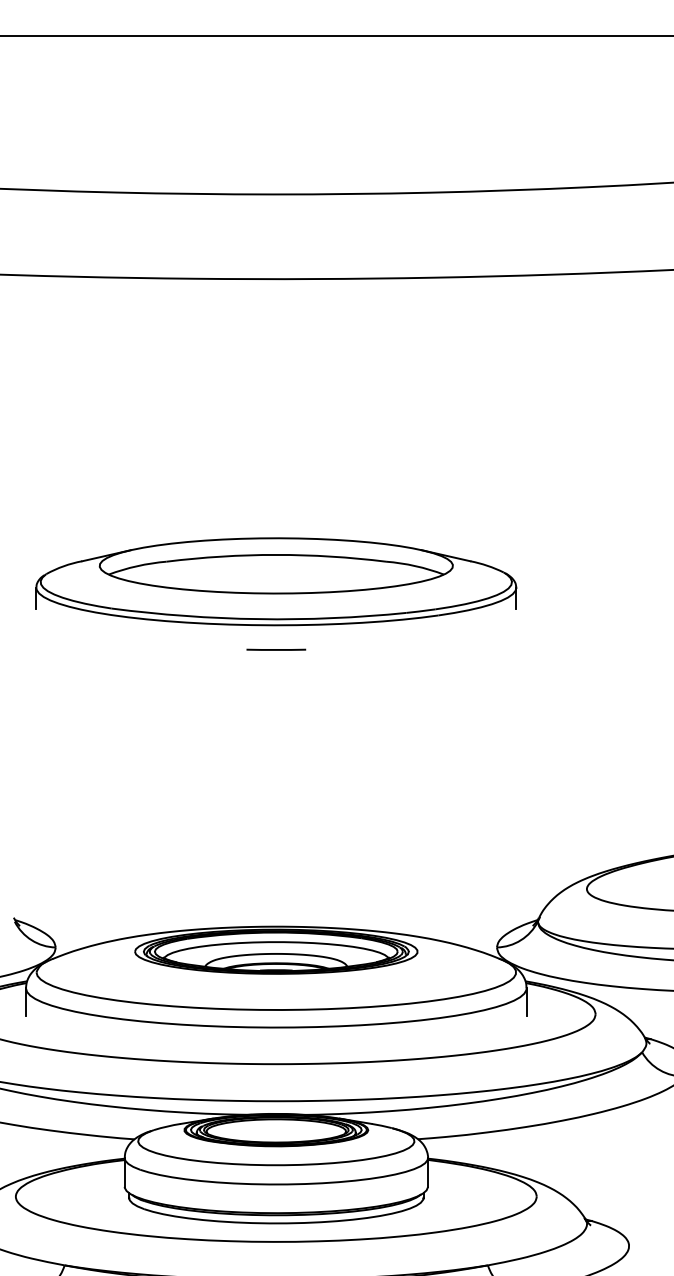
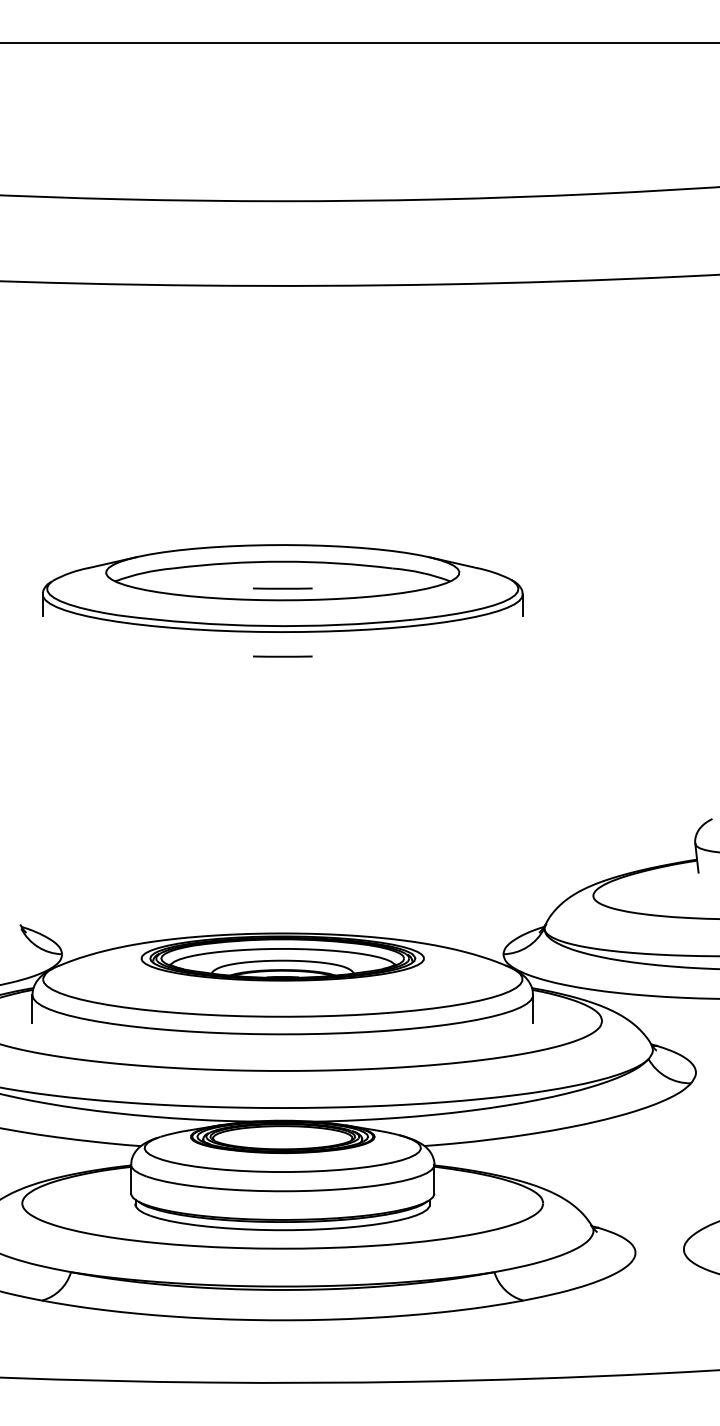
line: (276, 581) -> (282, 588), added

